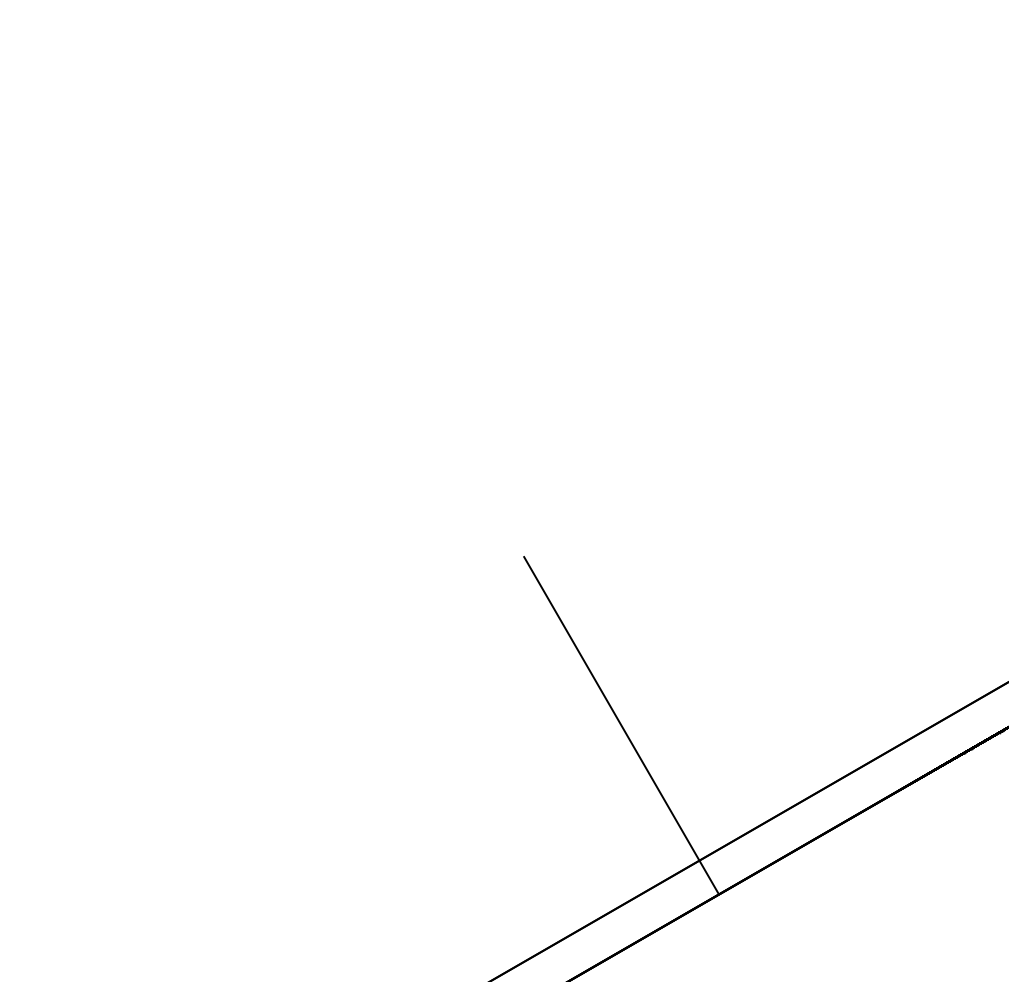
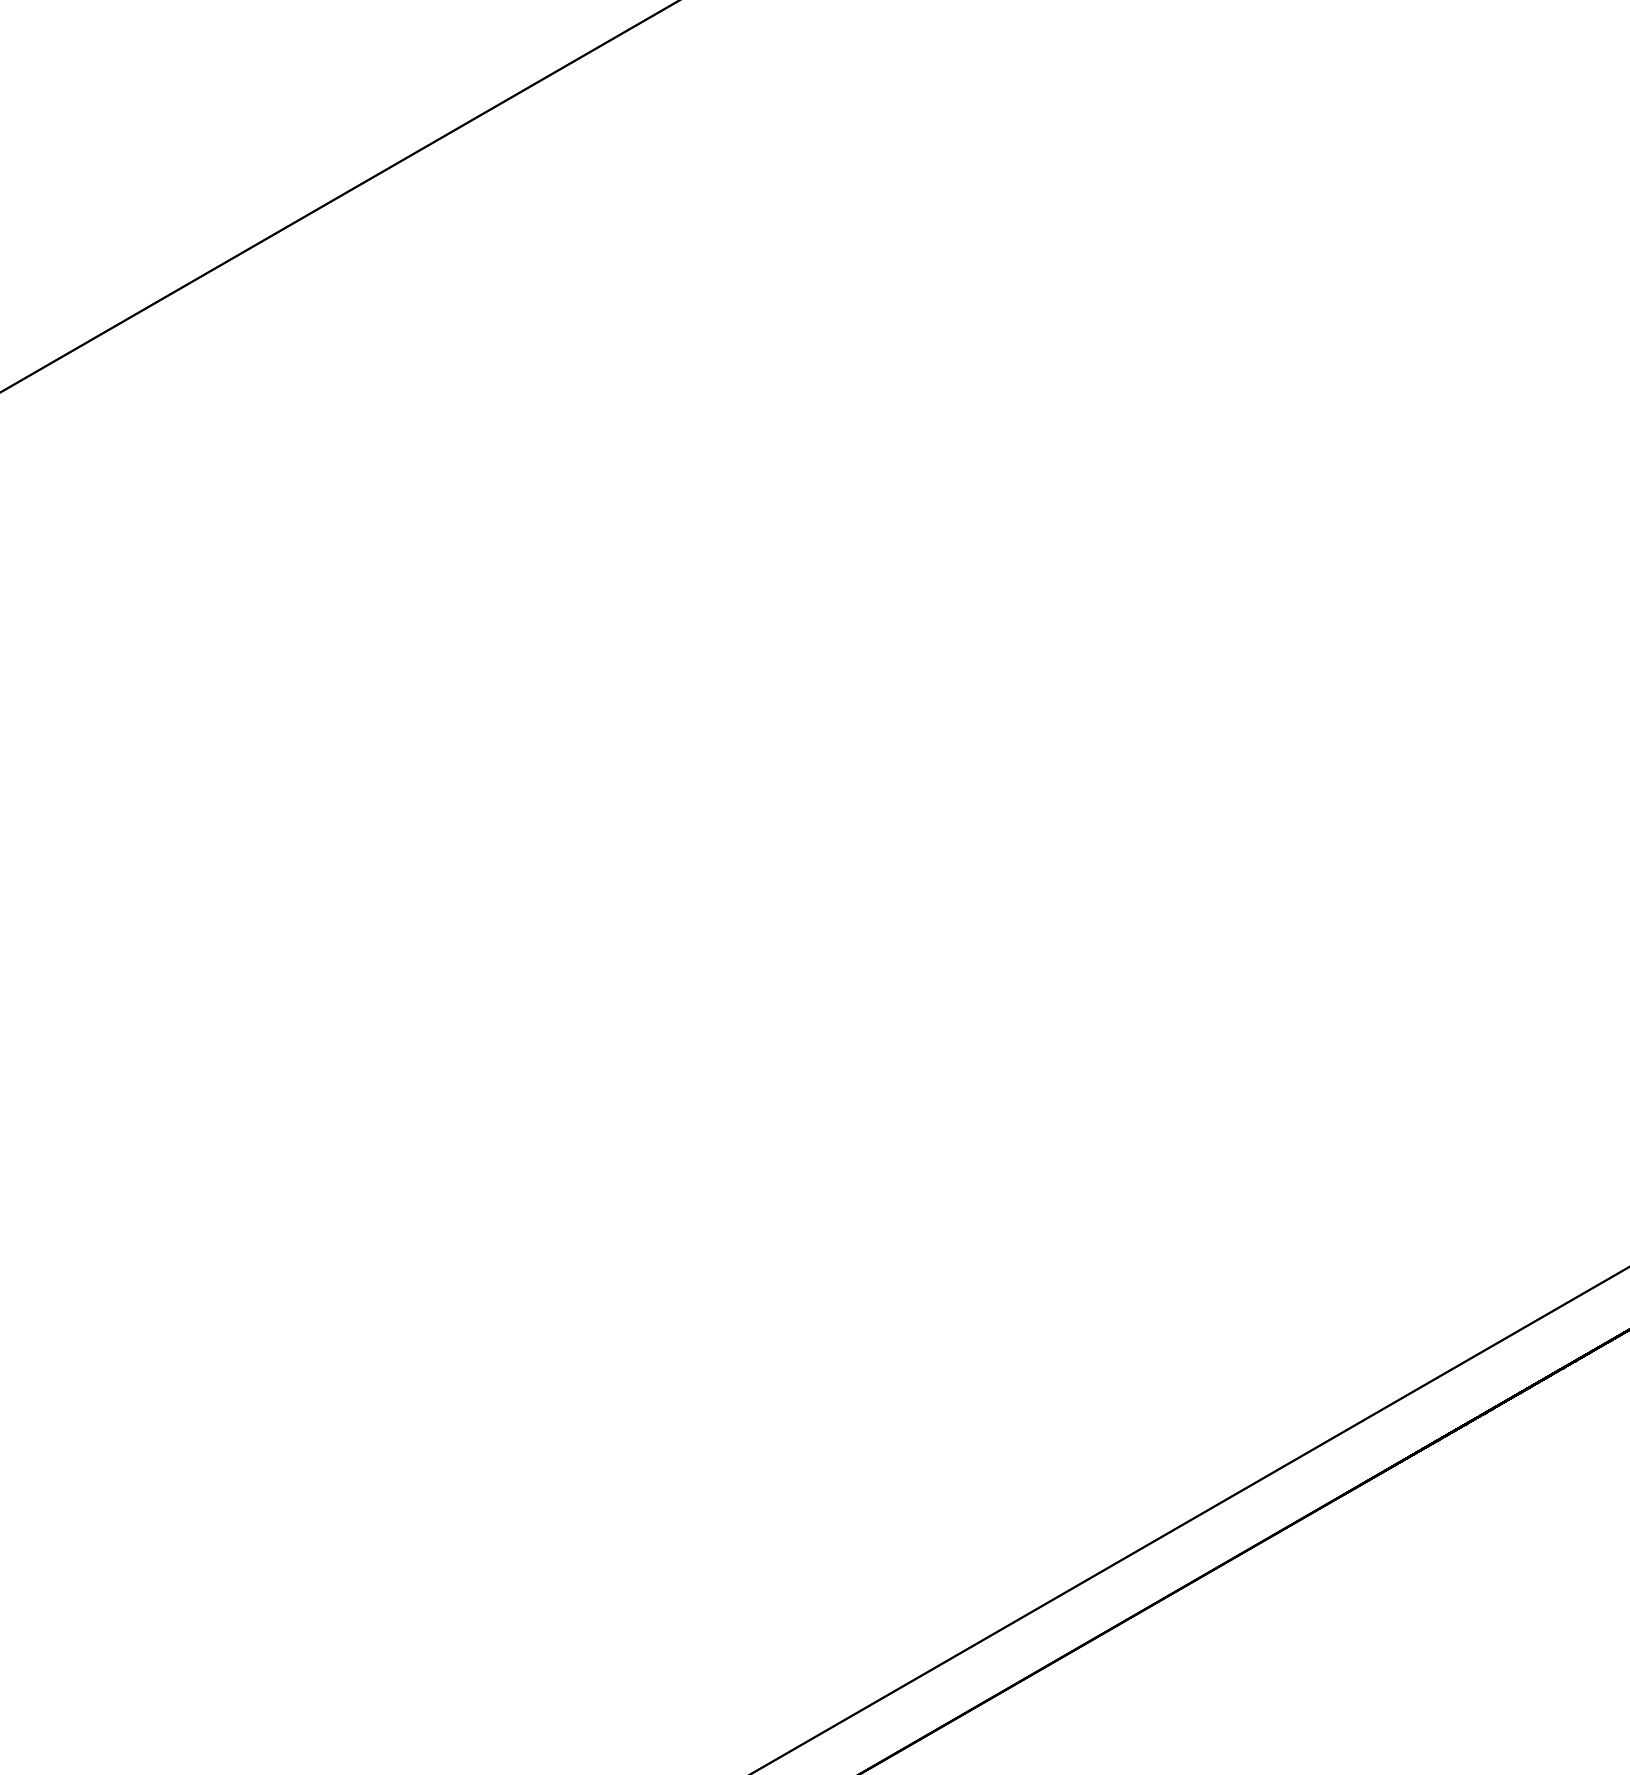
line: (621, 725) -> (959, 1402), removed

